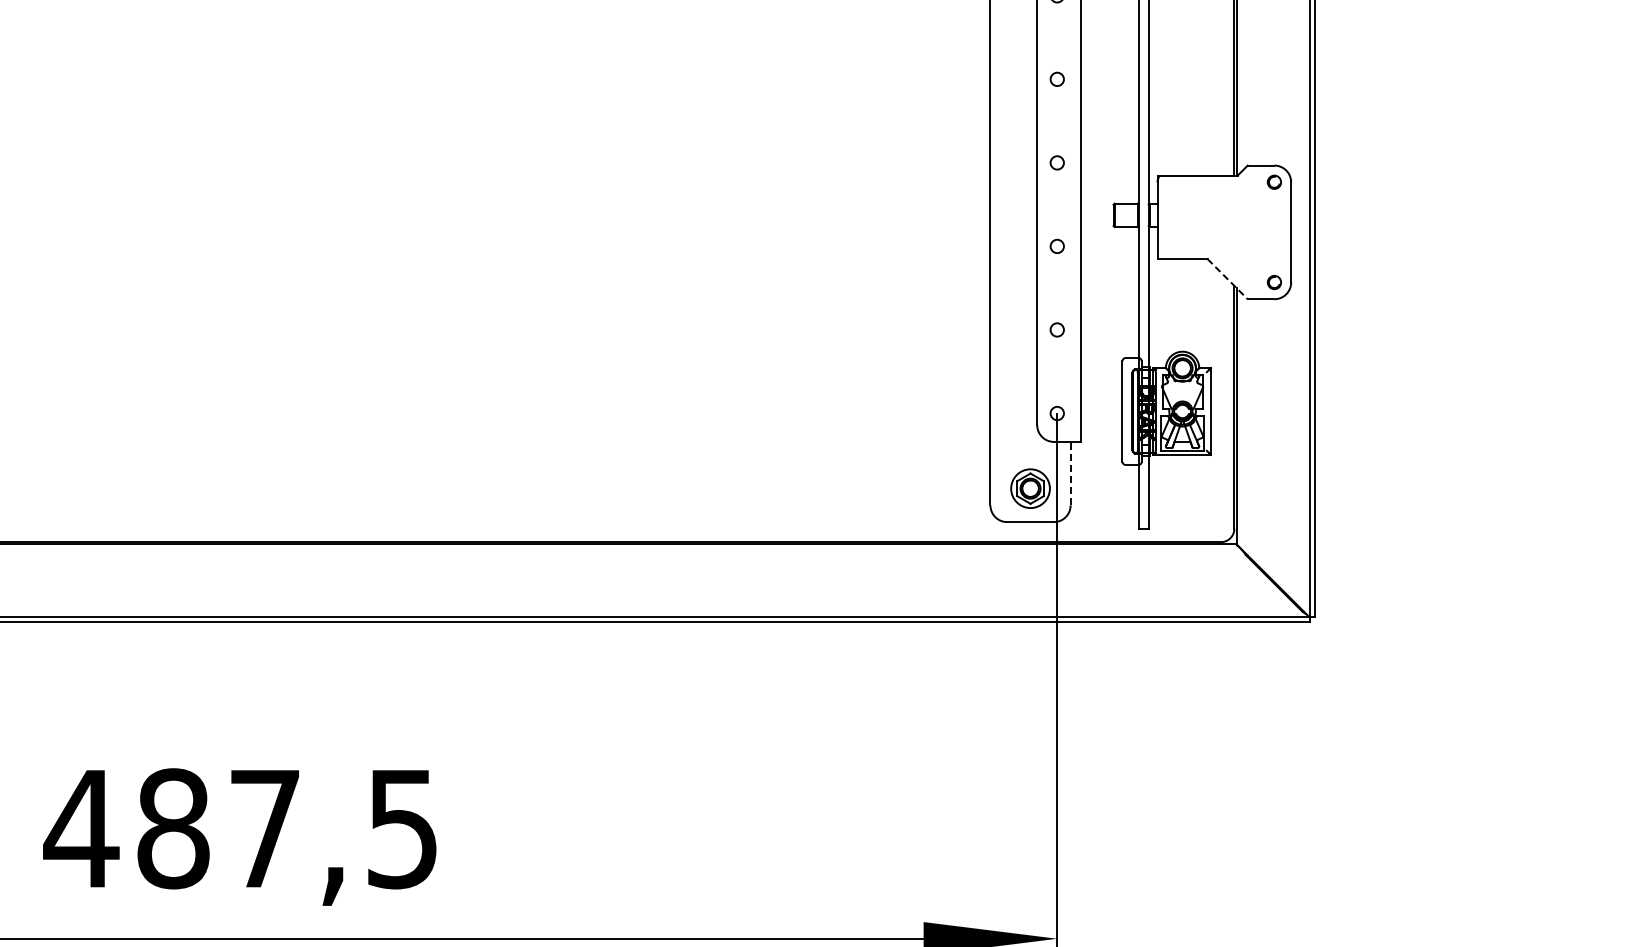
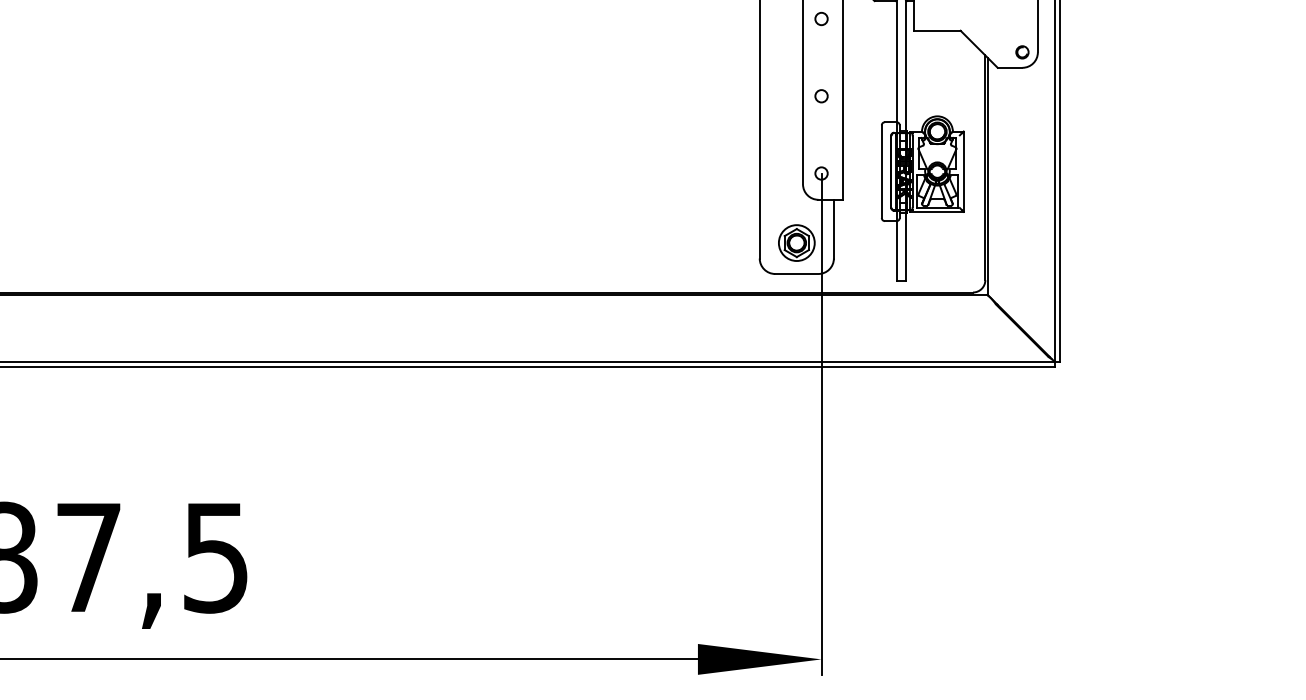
line: (1228, 279) -> (979, 49), dashed -> solid
line: (1070, 473) -> (833, 229), dashed -> solid

